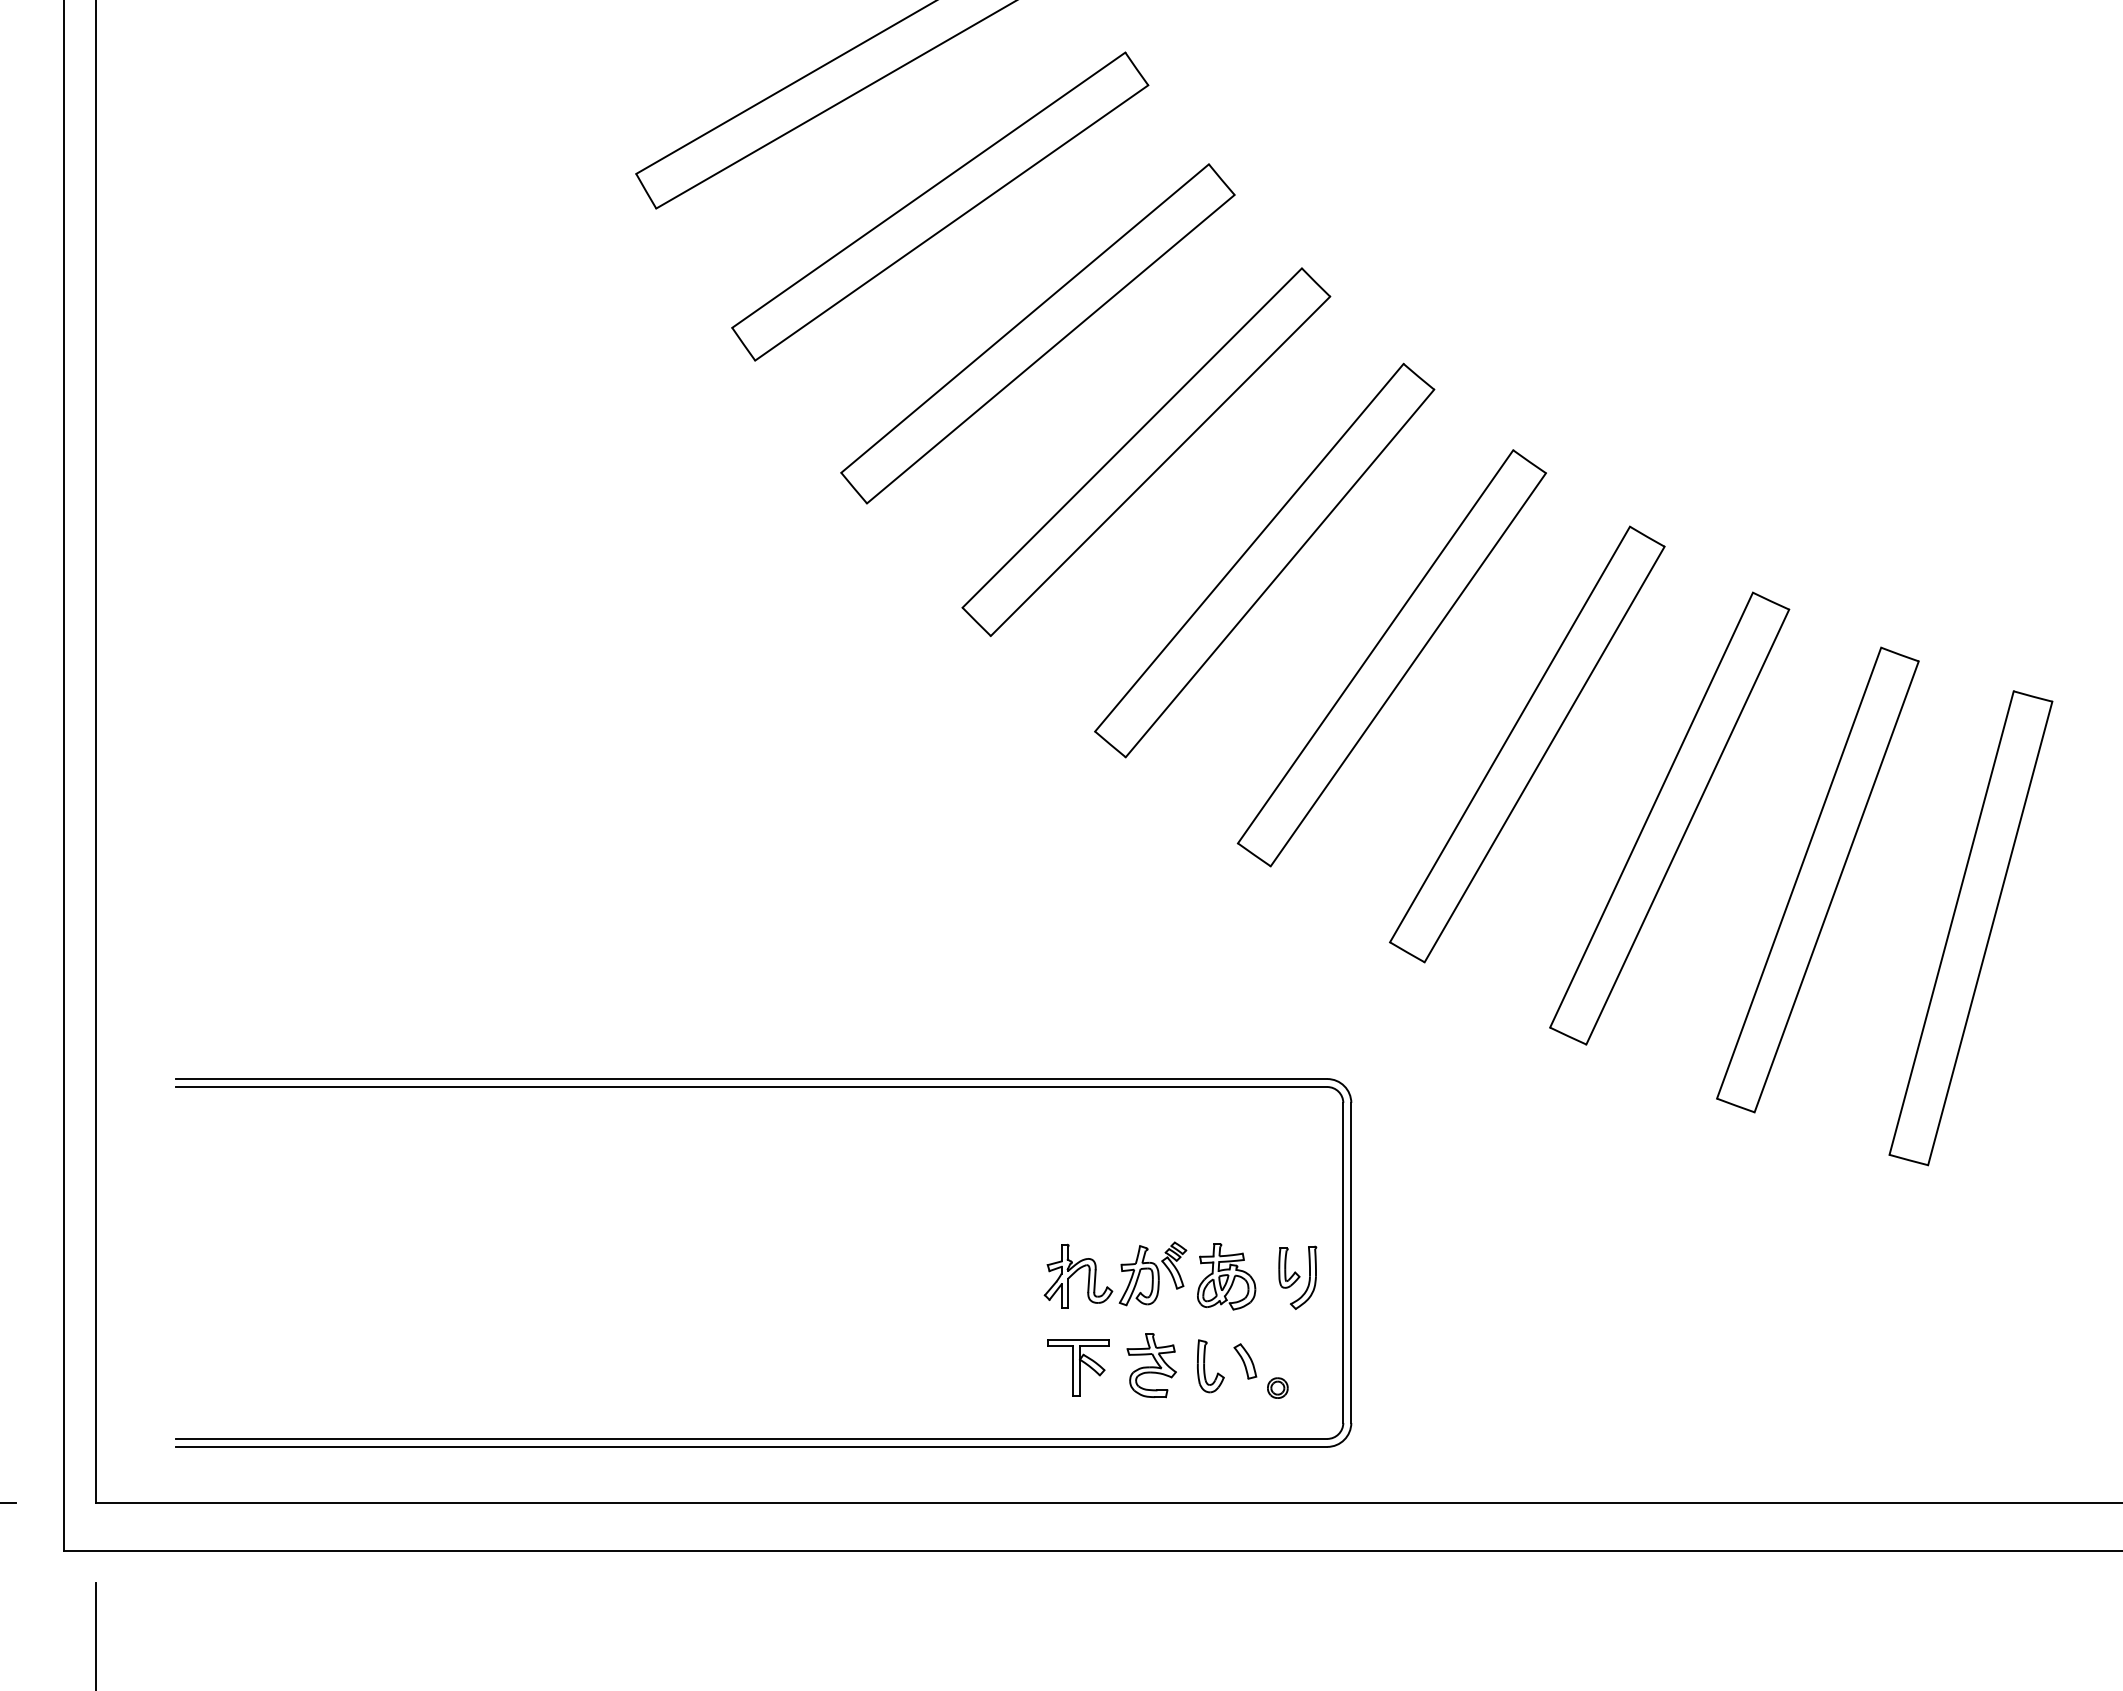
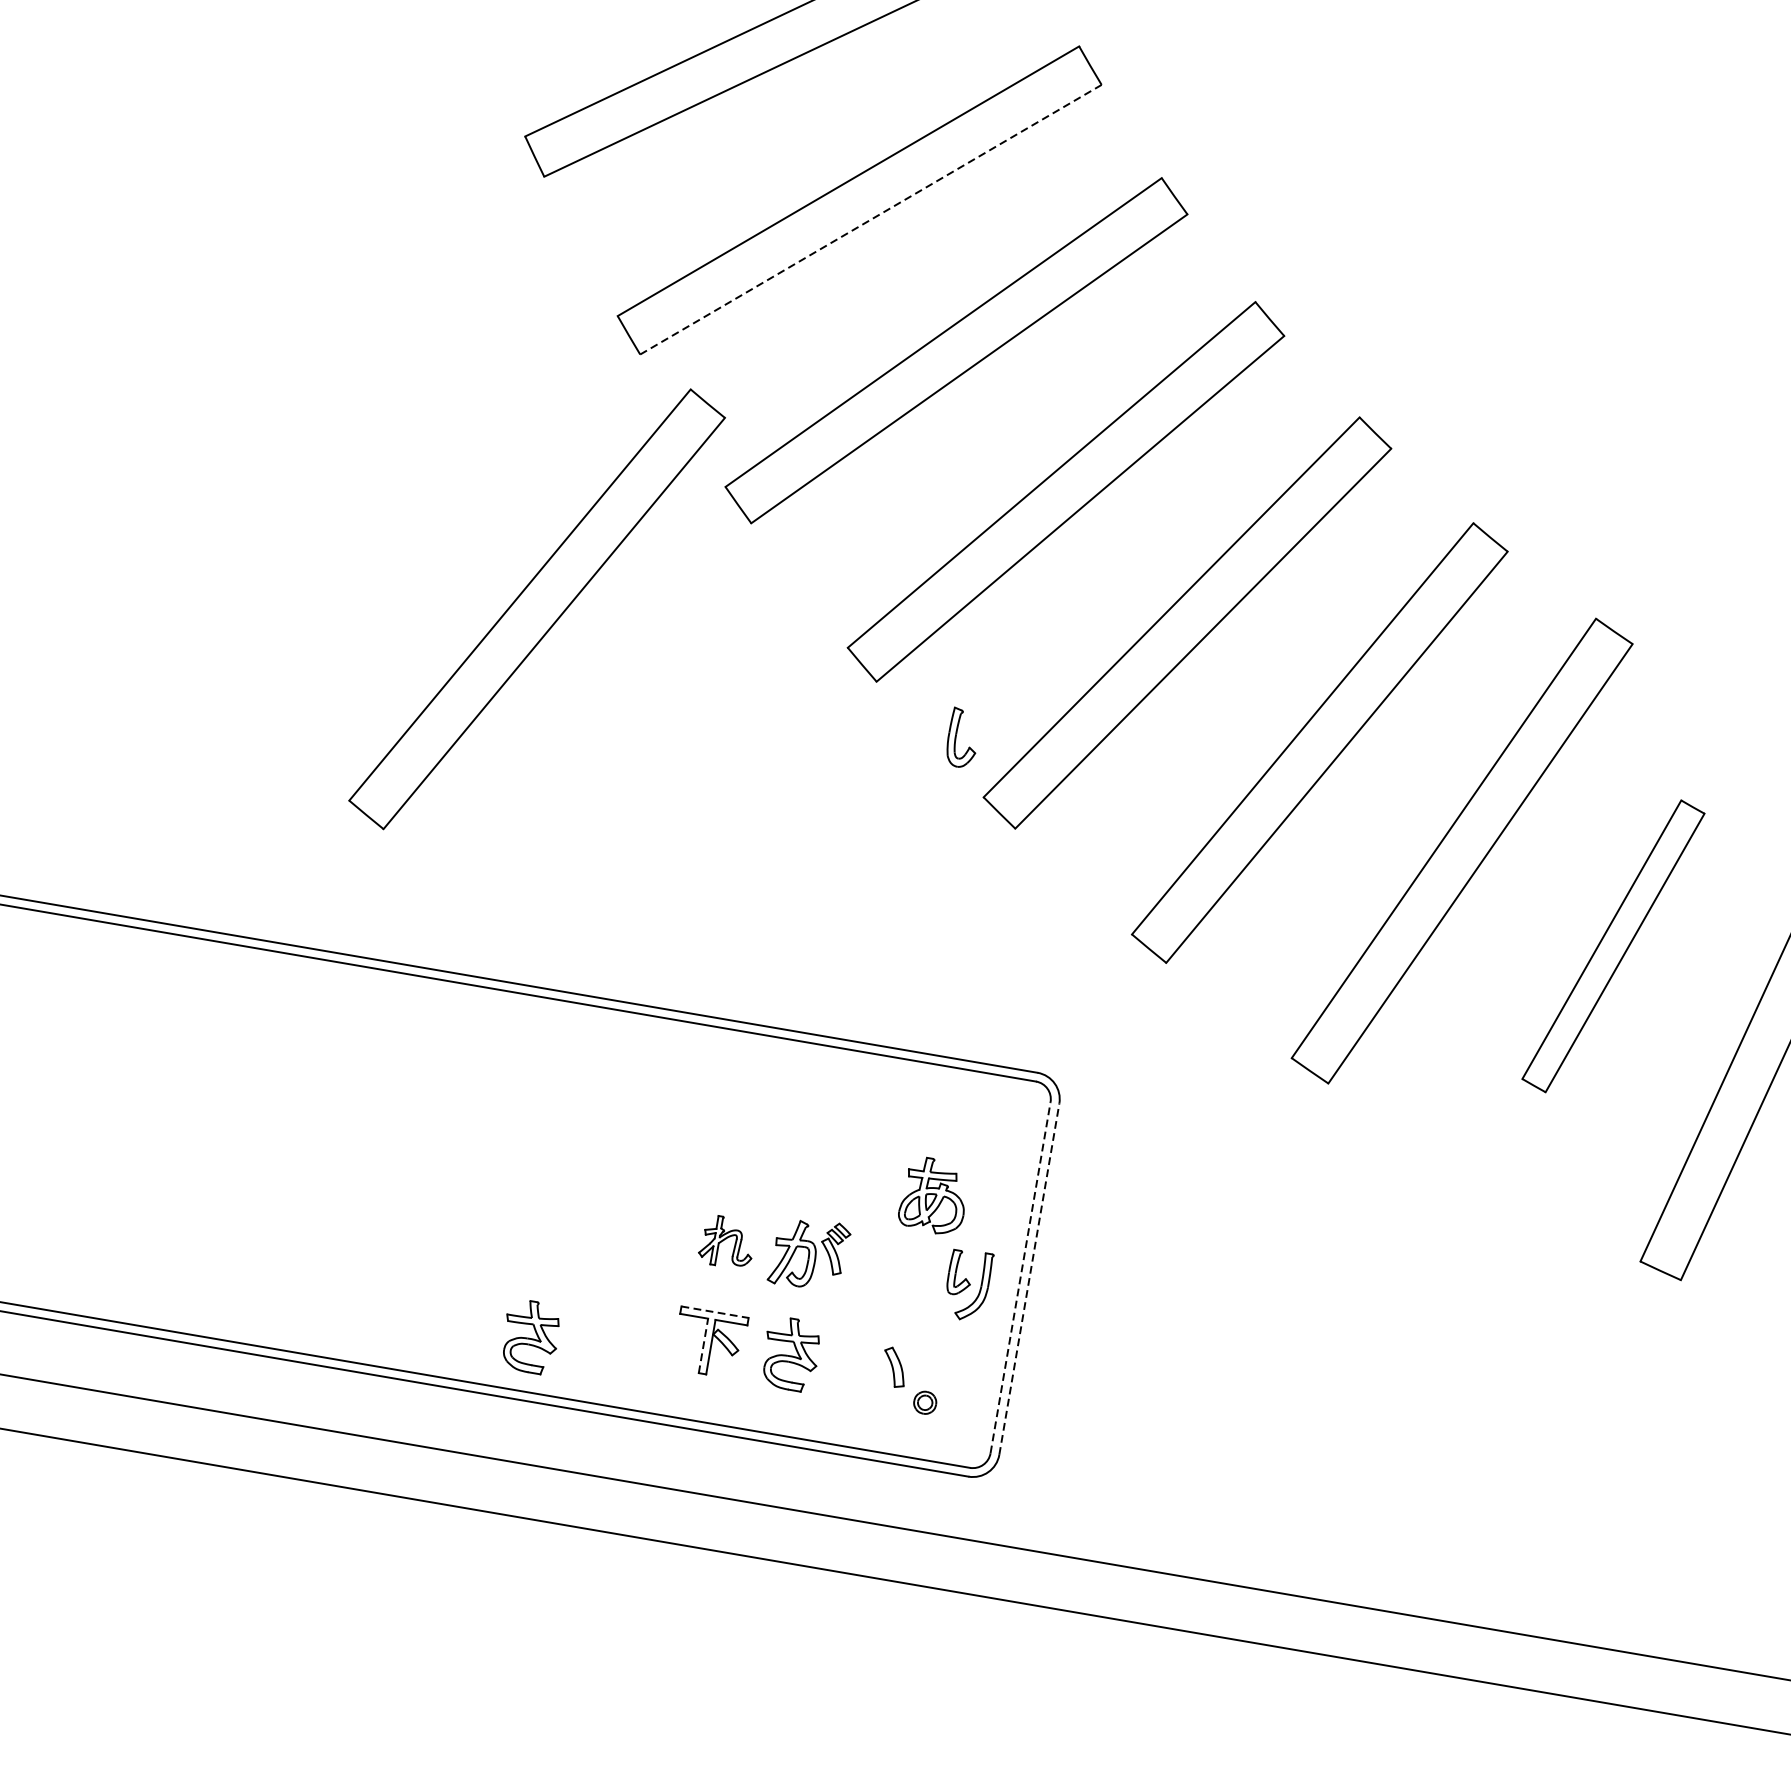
line: (1050, 349) -> (870, 219), solid -> dashed
part: (814, 744) -> (537, 609), added
part: (1817, 879) -> (1613, 945), size x0.6
line: (1343, 1262) -> (1020, 1277), solid -> dashed
line: (1351, 1262) -> (1029, 1278), solid -> dashed
part: (1078, 1275) -> (727, 1241), size x0.7
part: (1226, 1276) -> (934, 1195), moved
line: (1078, 1339) -> (715, 1312), solid -> dashed
part: (1210, 1366) -> (962, 738), moved
line: (1072, 1371) -> (702, 1346), solid -> dashed
part: (918, 1389) -> (530, 1336), added

